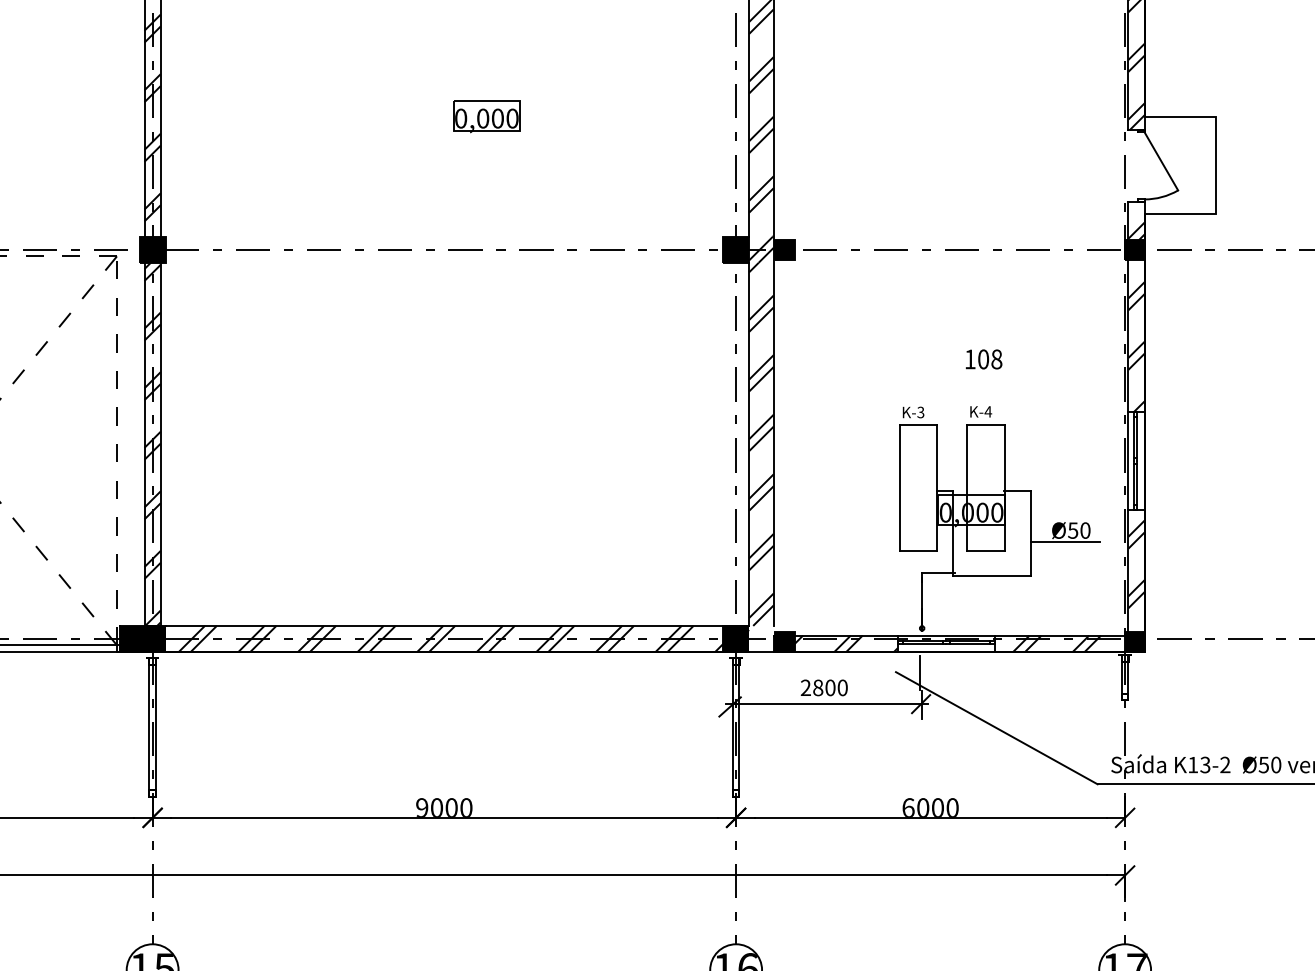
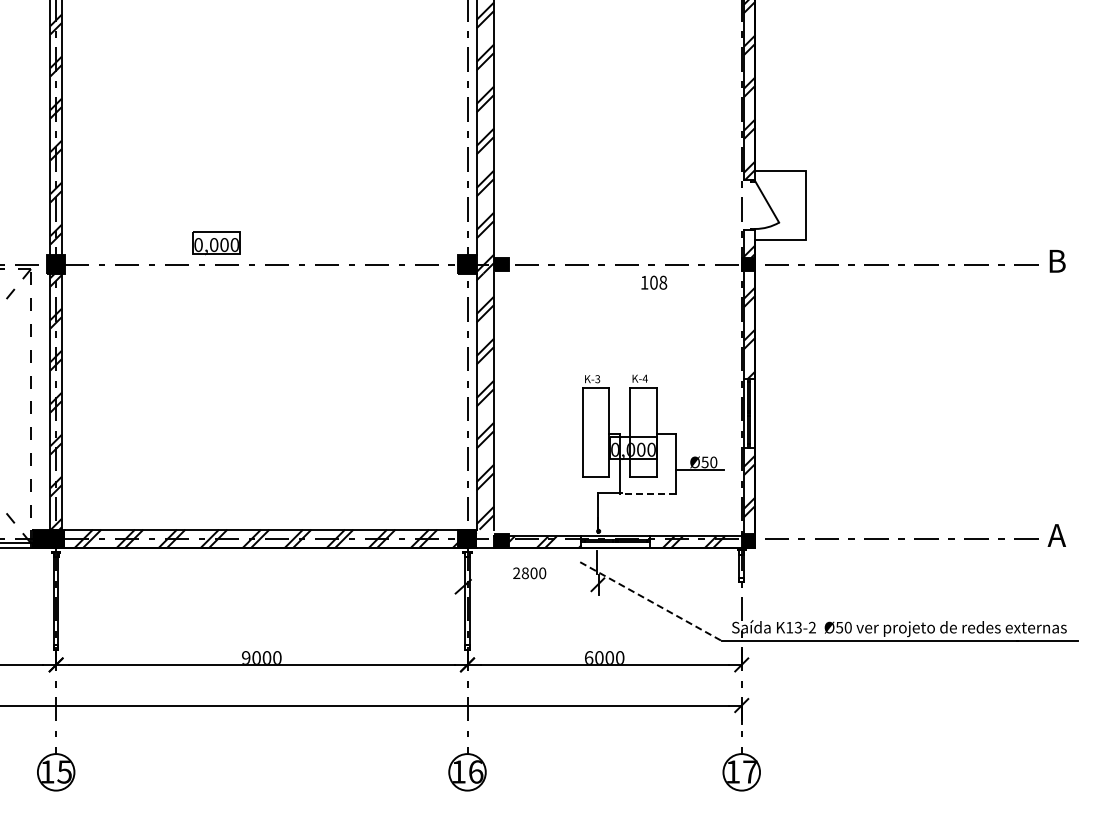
part: (486, 116) -> (216, 243), moved
text: (984, 359) -> (654, 282), moved
line: (991, 576) -> (647, 494), solid -> dashed
line: (826, 703) -> (531, 584), removed
line: (997, 727) -> (651, 601), solid -> dashed

